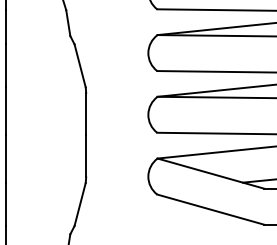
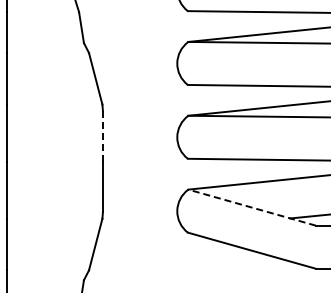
line: (85, 114) -> (102, 136), solid -> dashed
line: (210, 173) -> (251, 207), solid -> dashed

